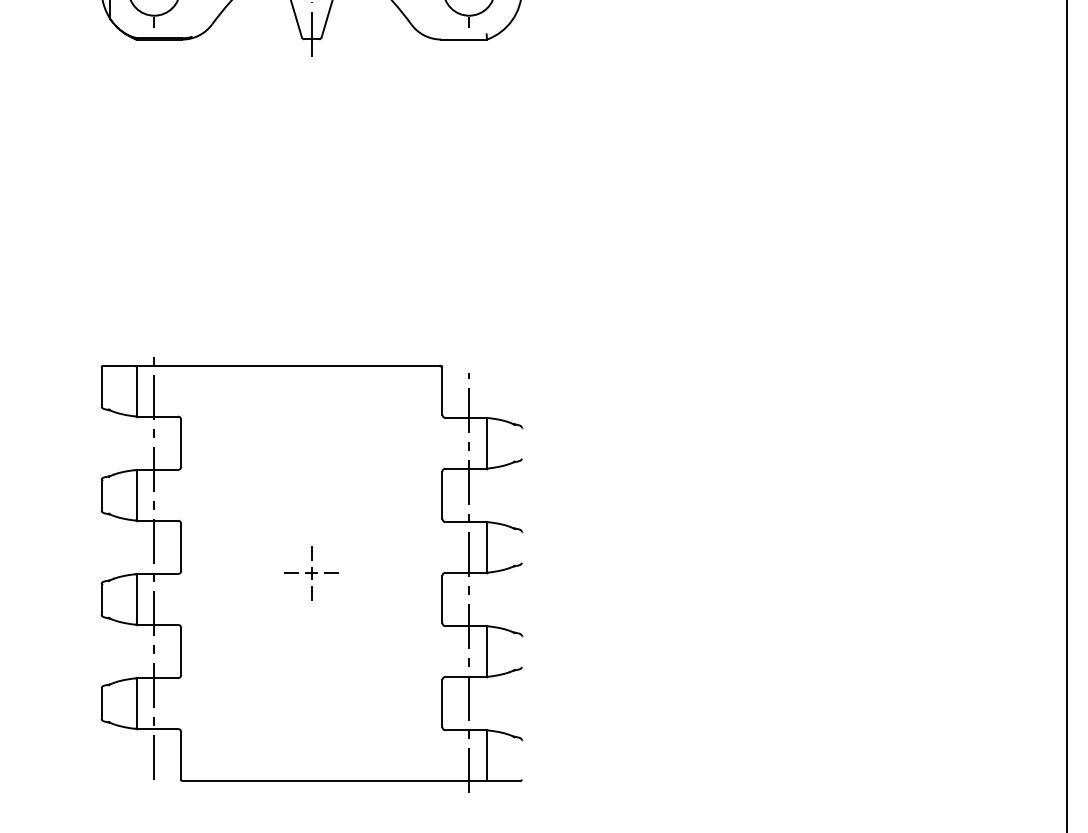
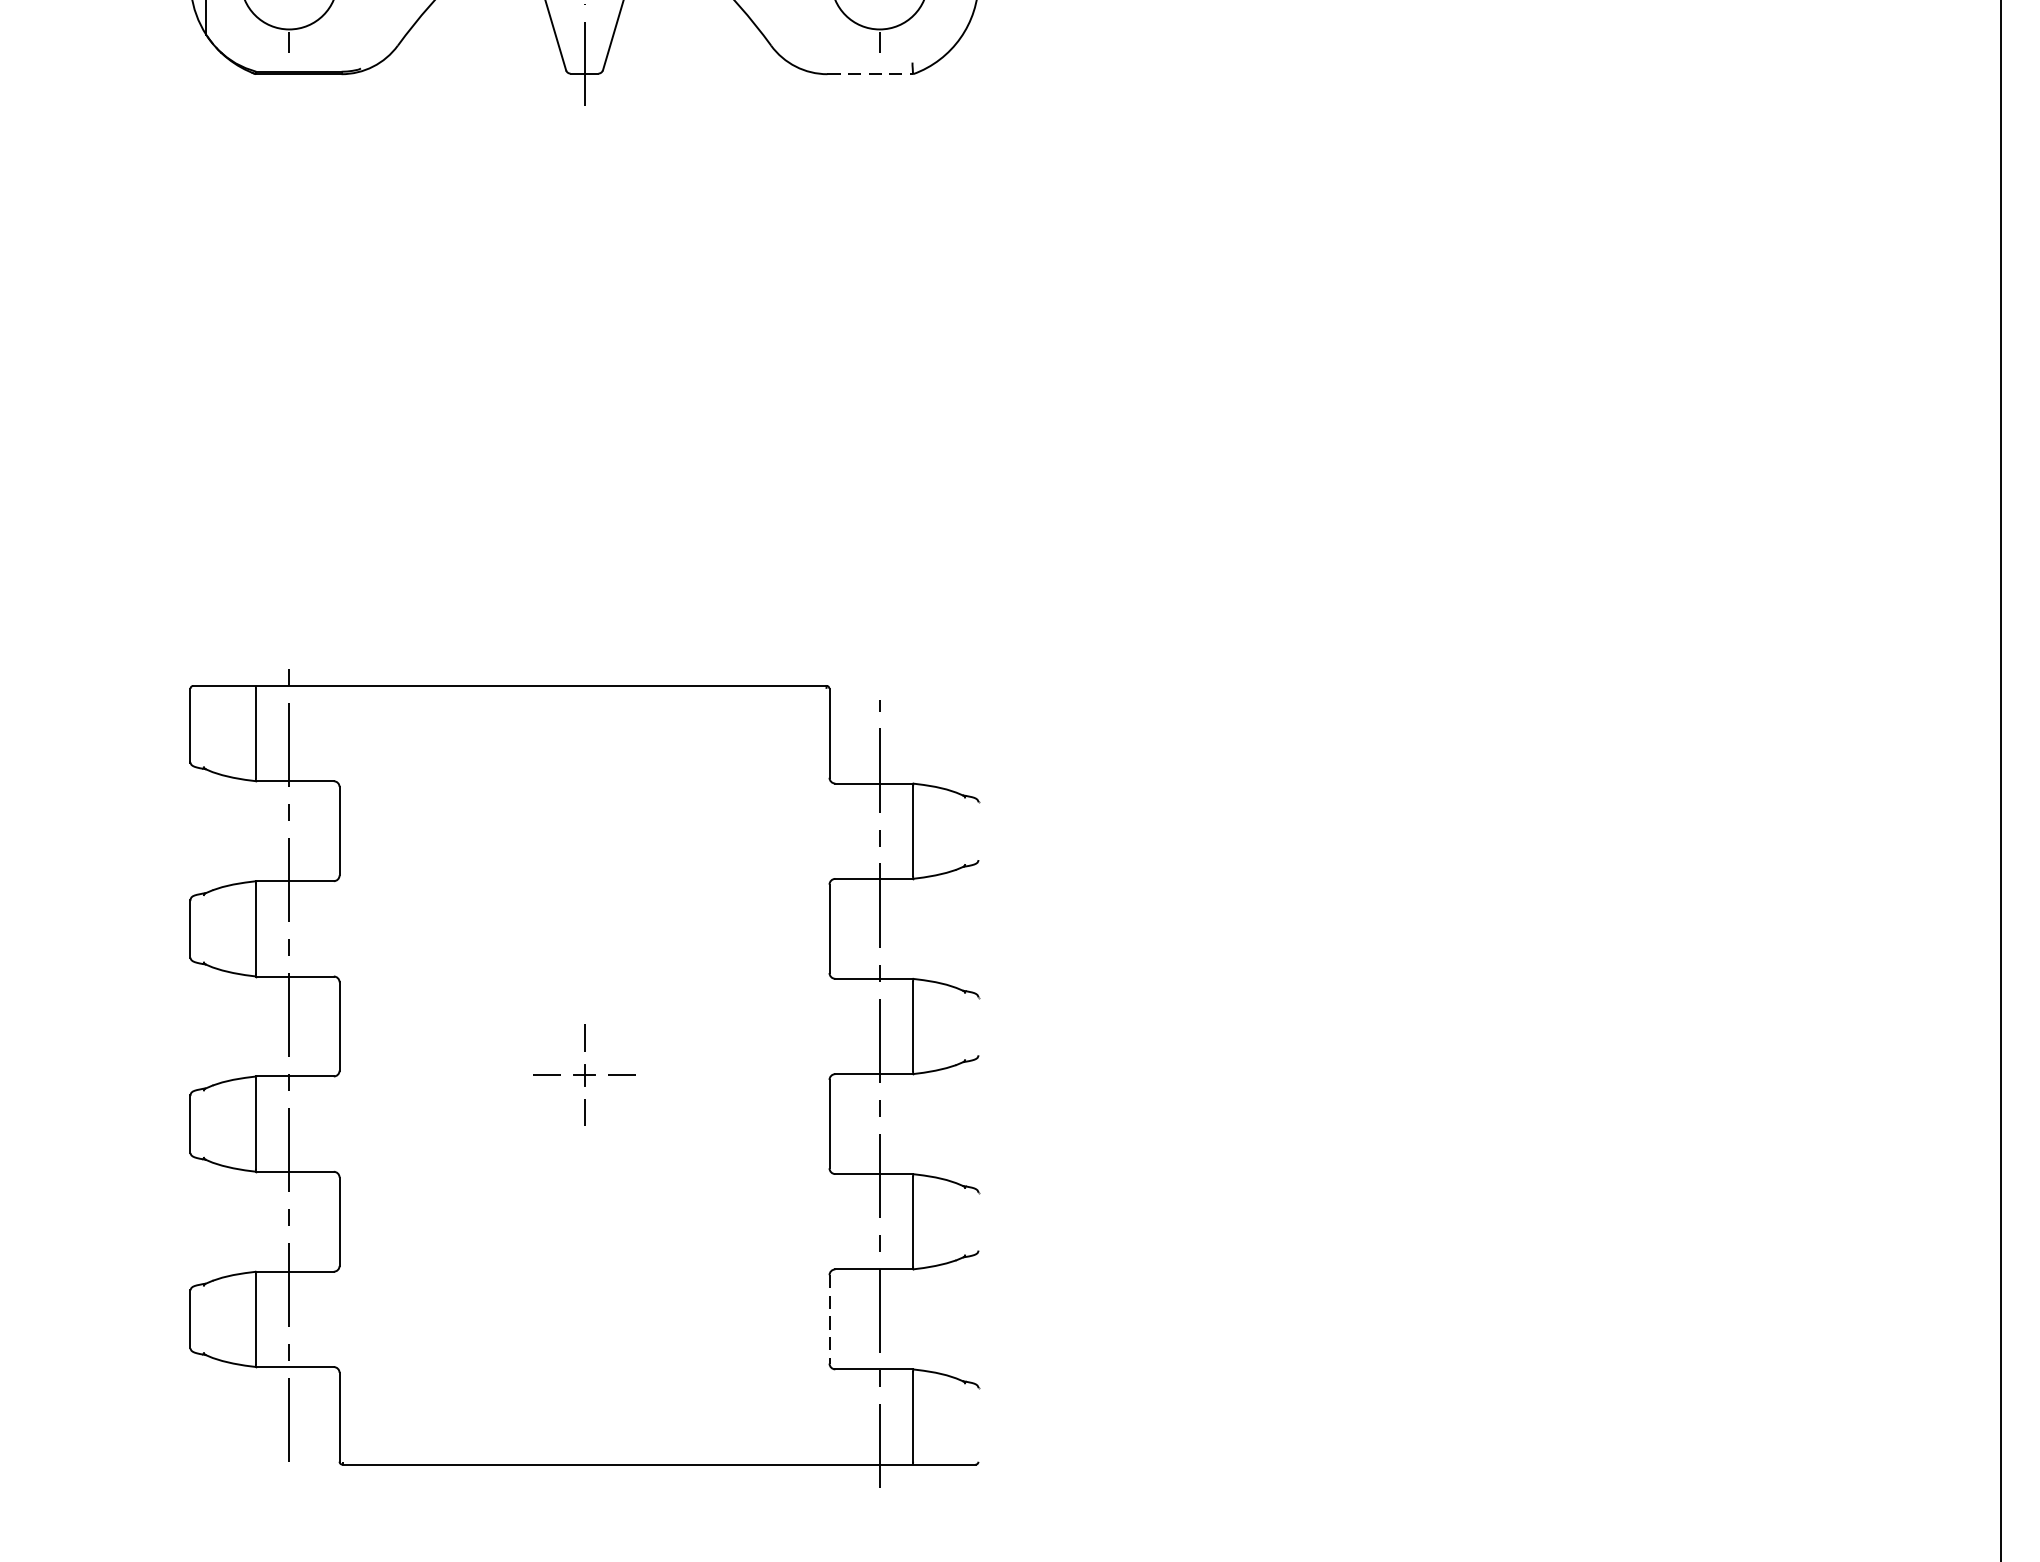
line: (464, 39) -> (870, 74), solid -> dashed
line: (442, 703) -> (829, 1319), solid -> dashed

